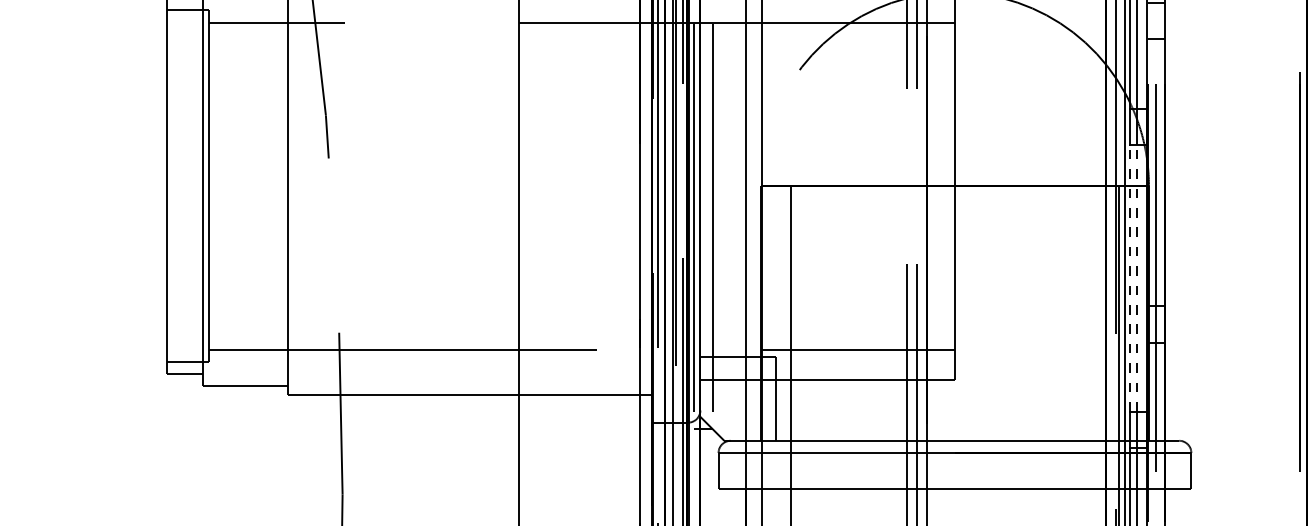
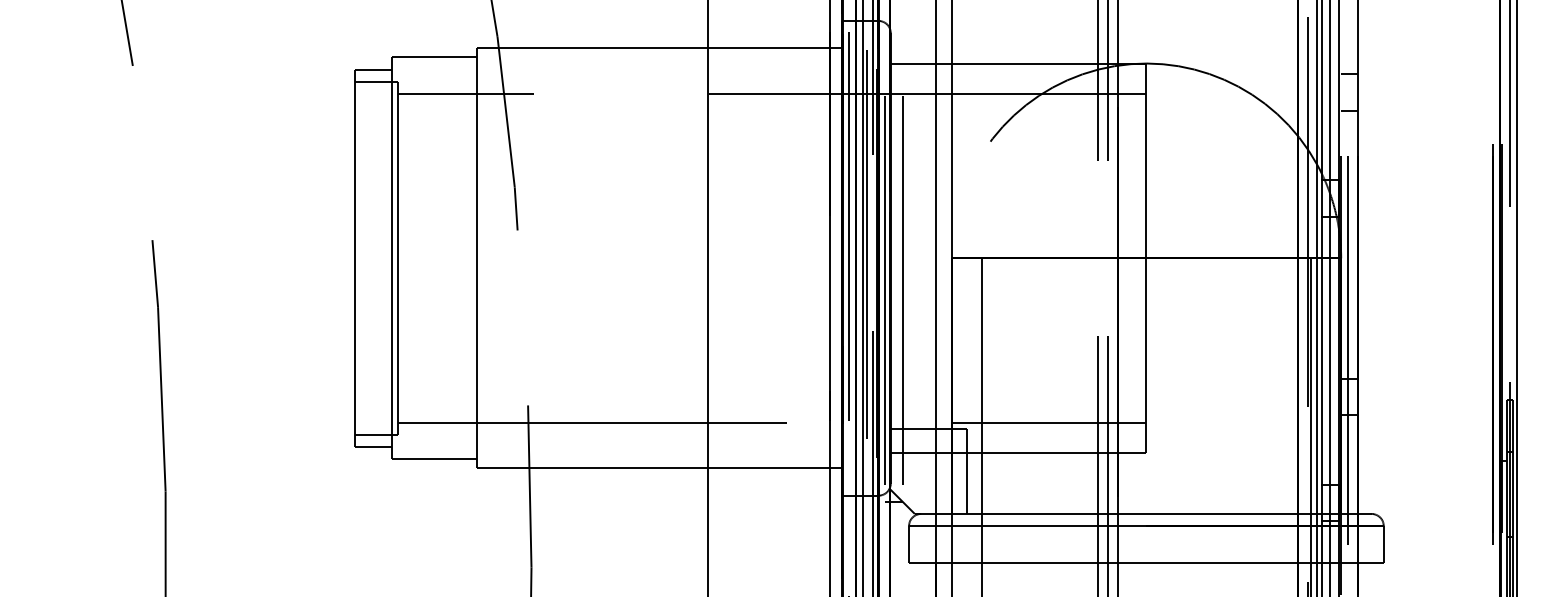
line: (1130, 278) -> (1322, 350), dashed -> solid
line: (1137, 278) -> (1329, 350), dashed -> solid

